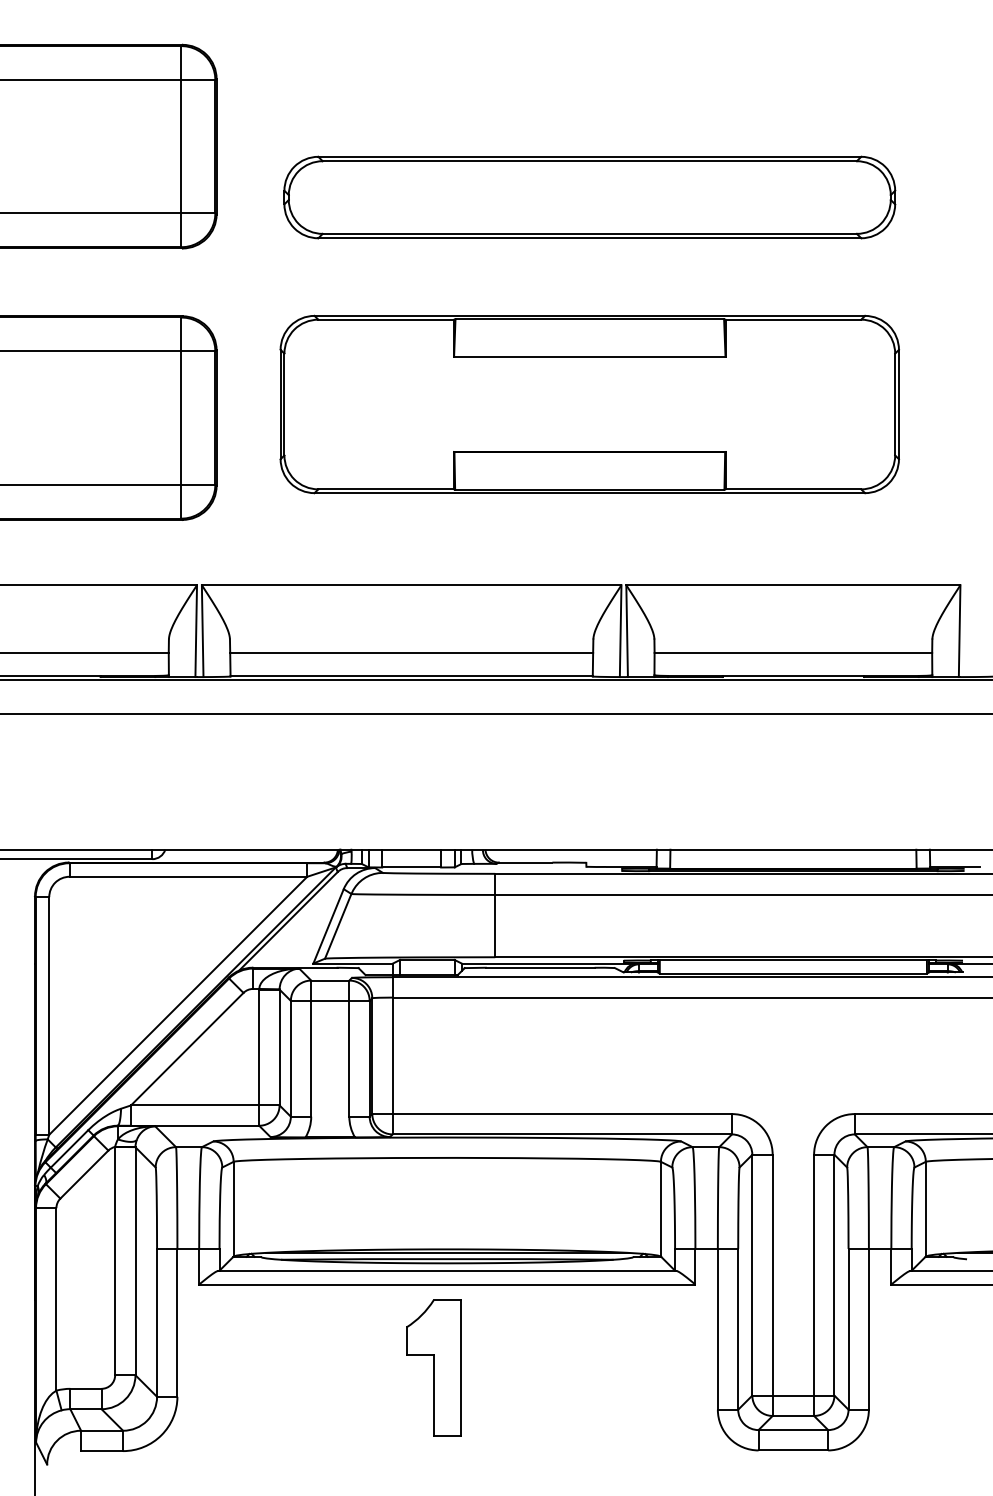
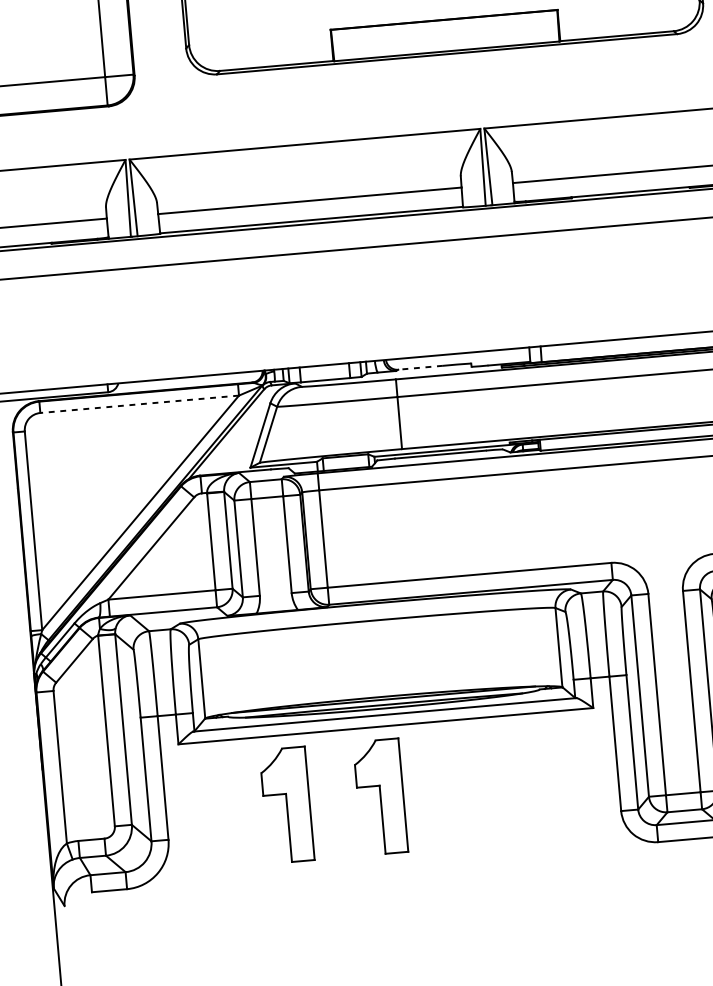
line: (524, 862) -> (419, 367), solid -> dashed
line: (188, 876) -> (139, 404), solid -> dashed
part: (321, 1367) -> (286, 804), added

